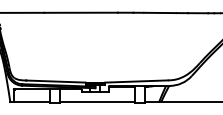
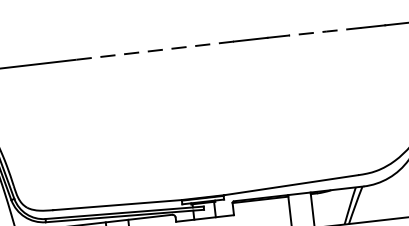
line: (81, 12) -> (155, 50), solid -> dashed
line: (159, 12) -> (323, 30), solid -> dashed

